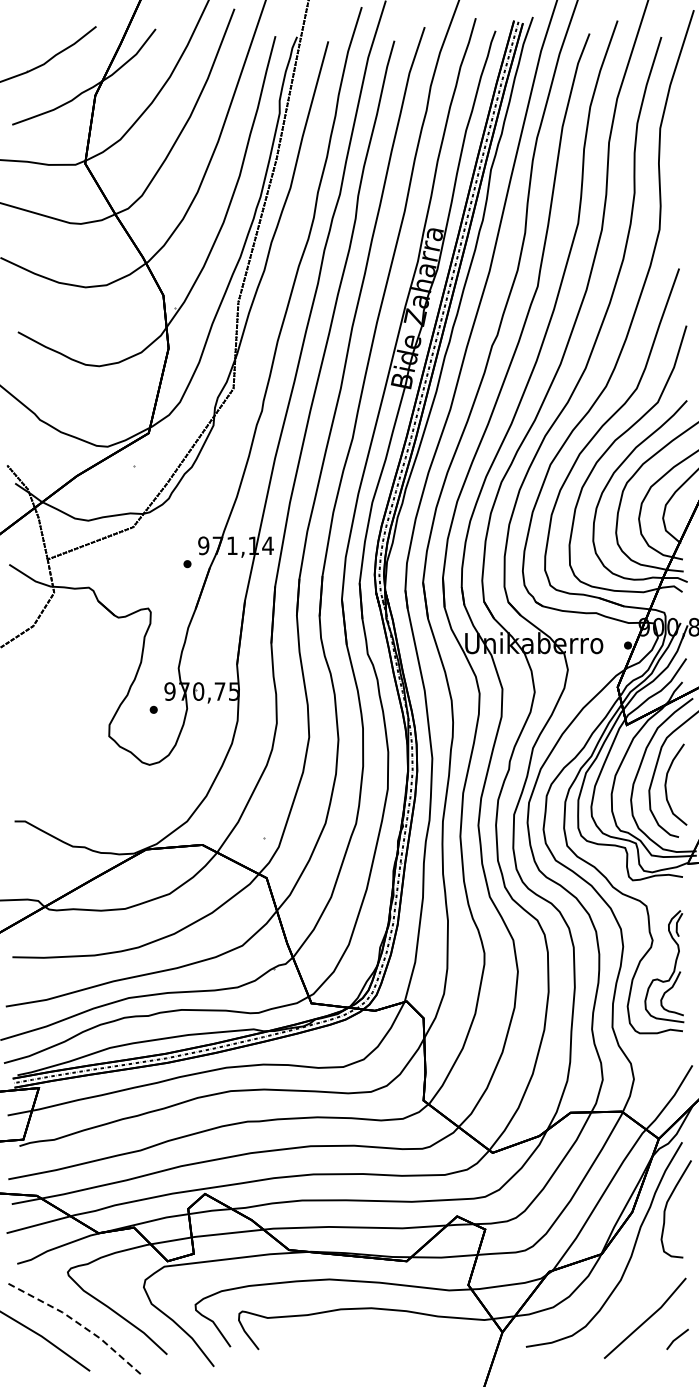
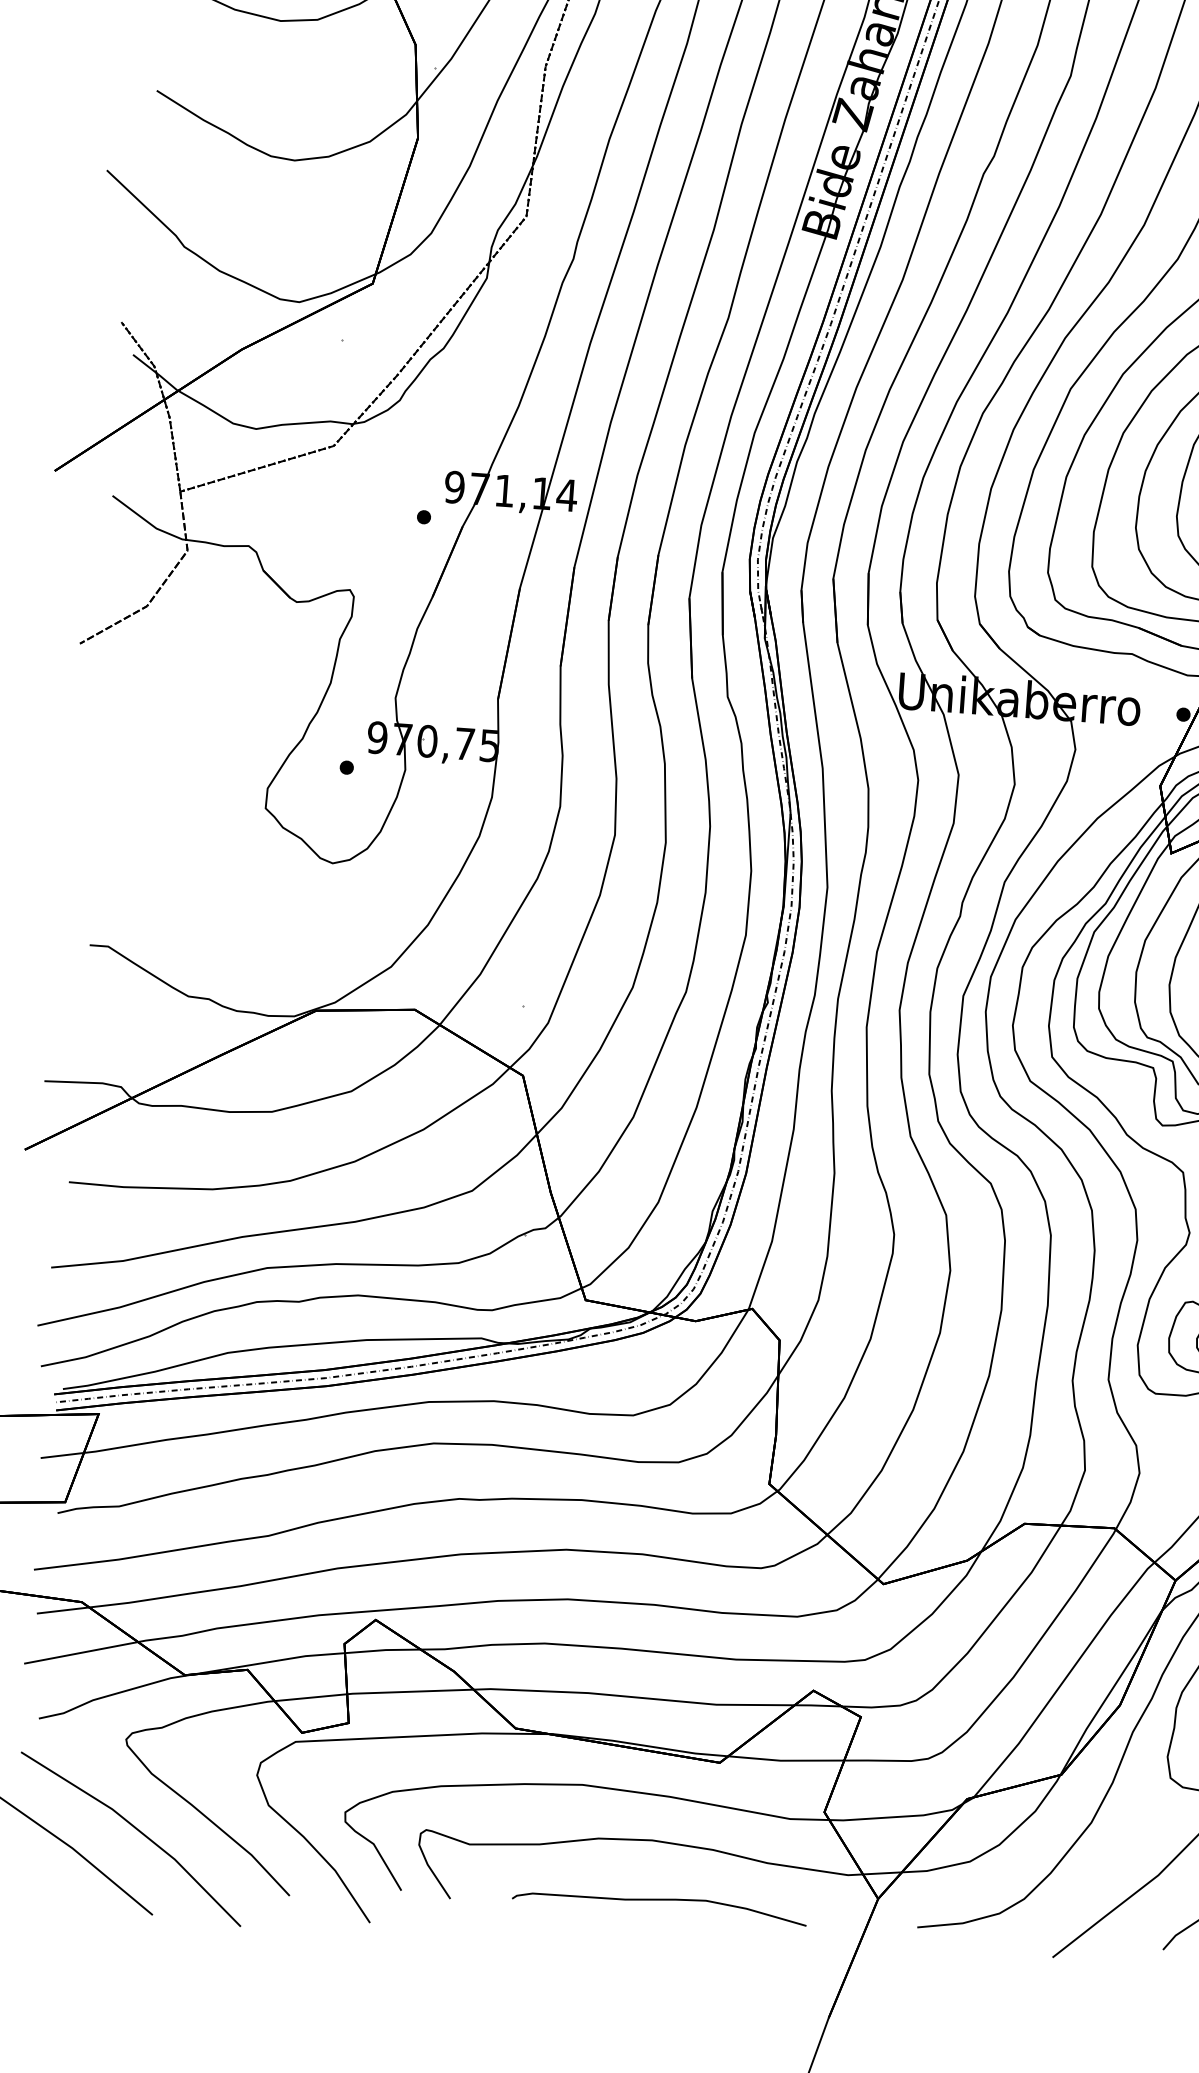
line: (78, 1323) -> (138, 1830), dashed -> solid
curve: (377, 1342) -> (658, 1901), added

